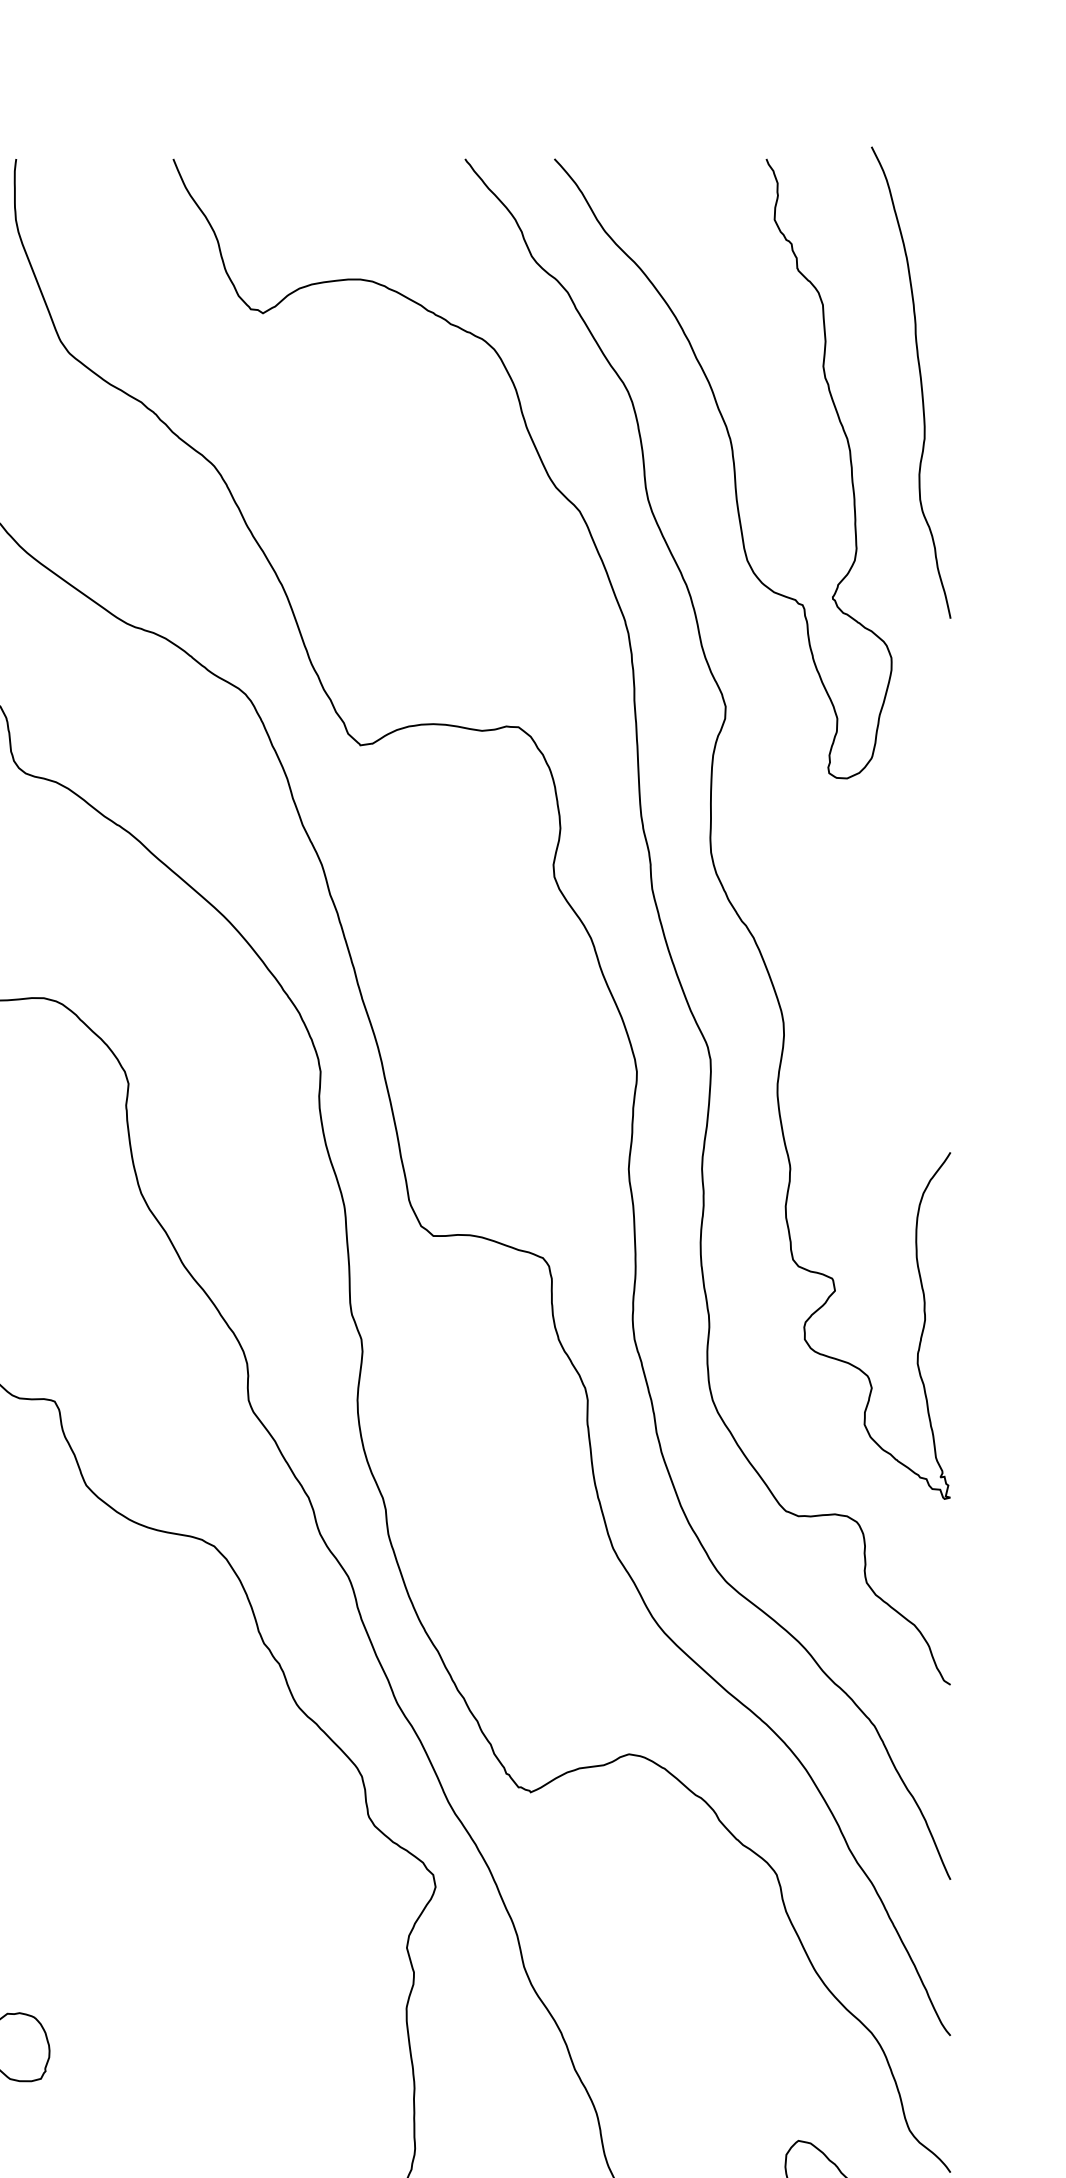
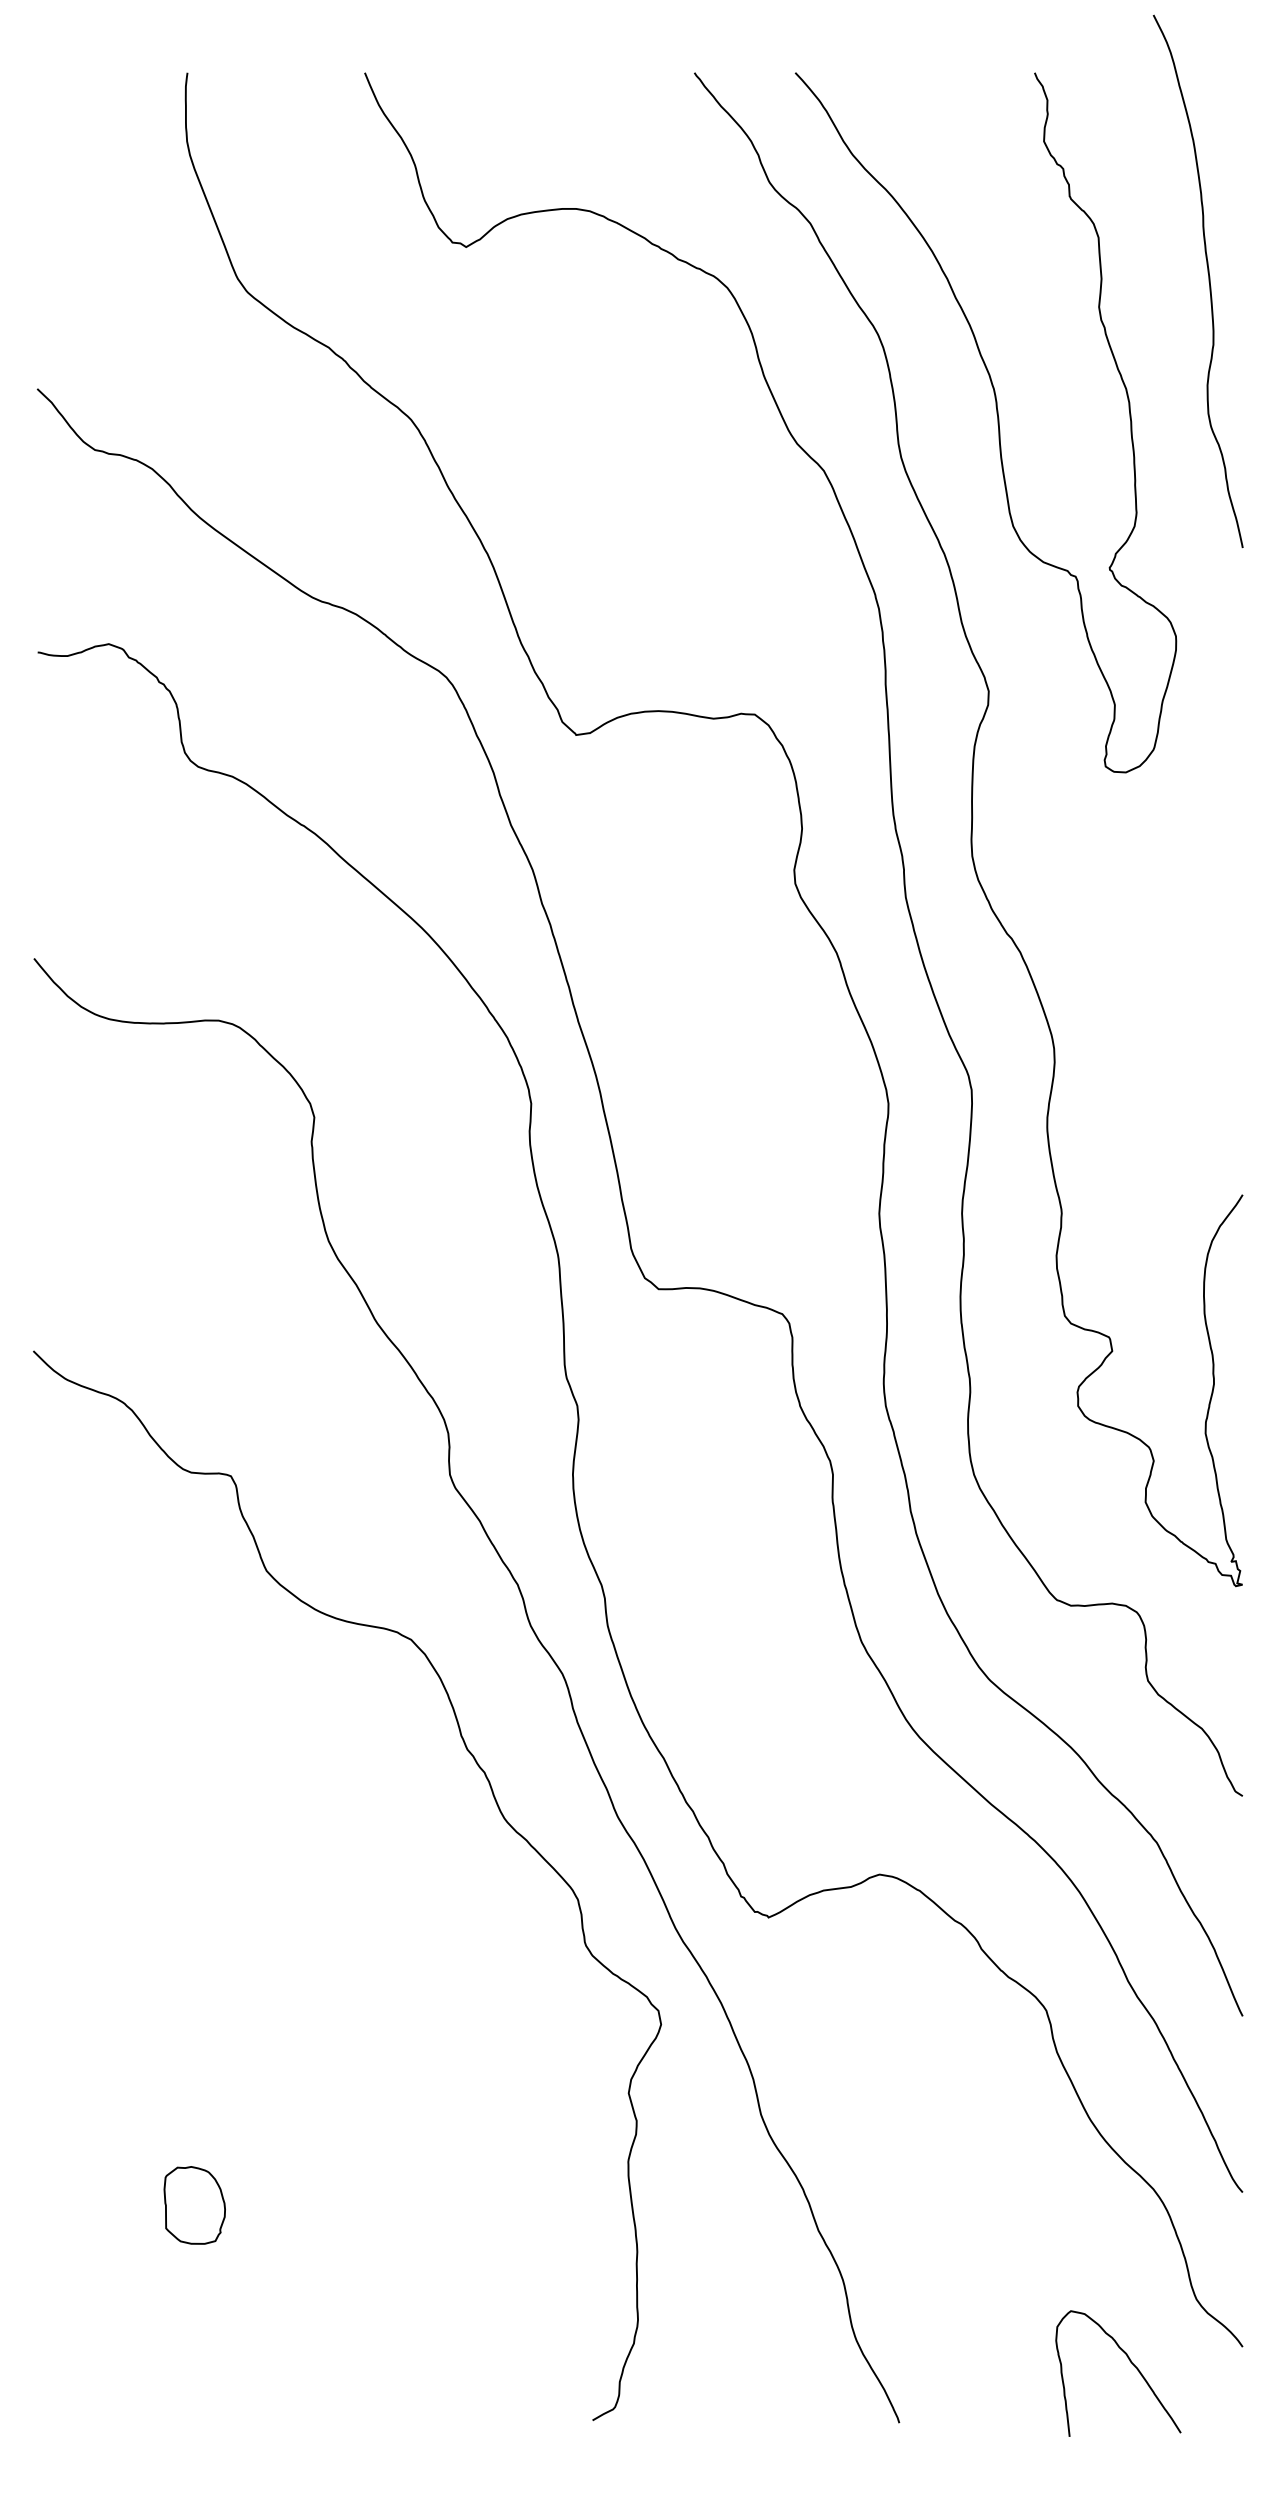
curve: (920, 382) -> (1208, 281), moved

